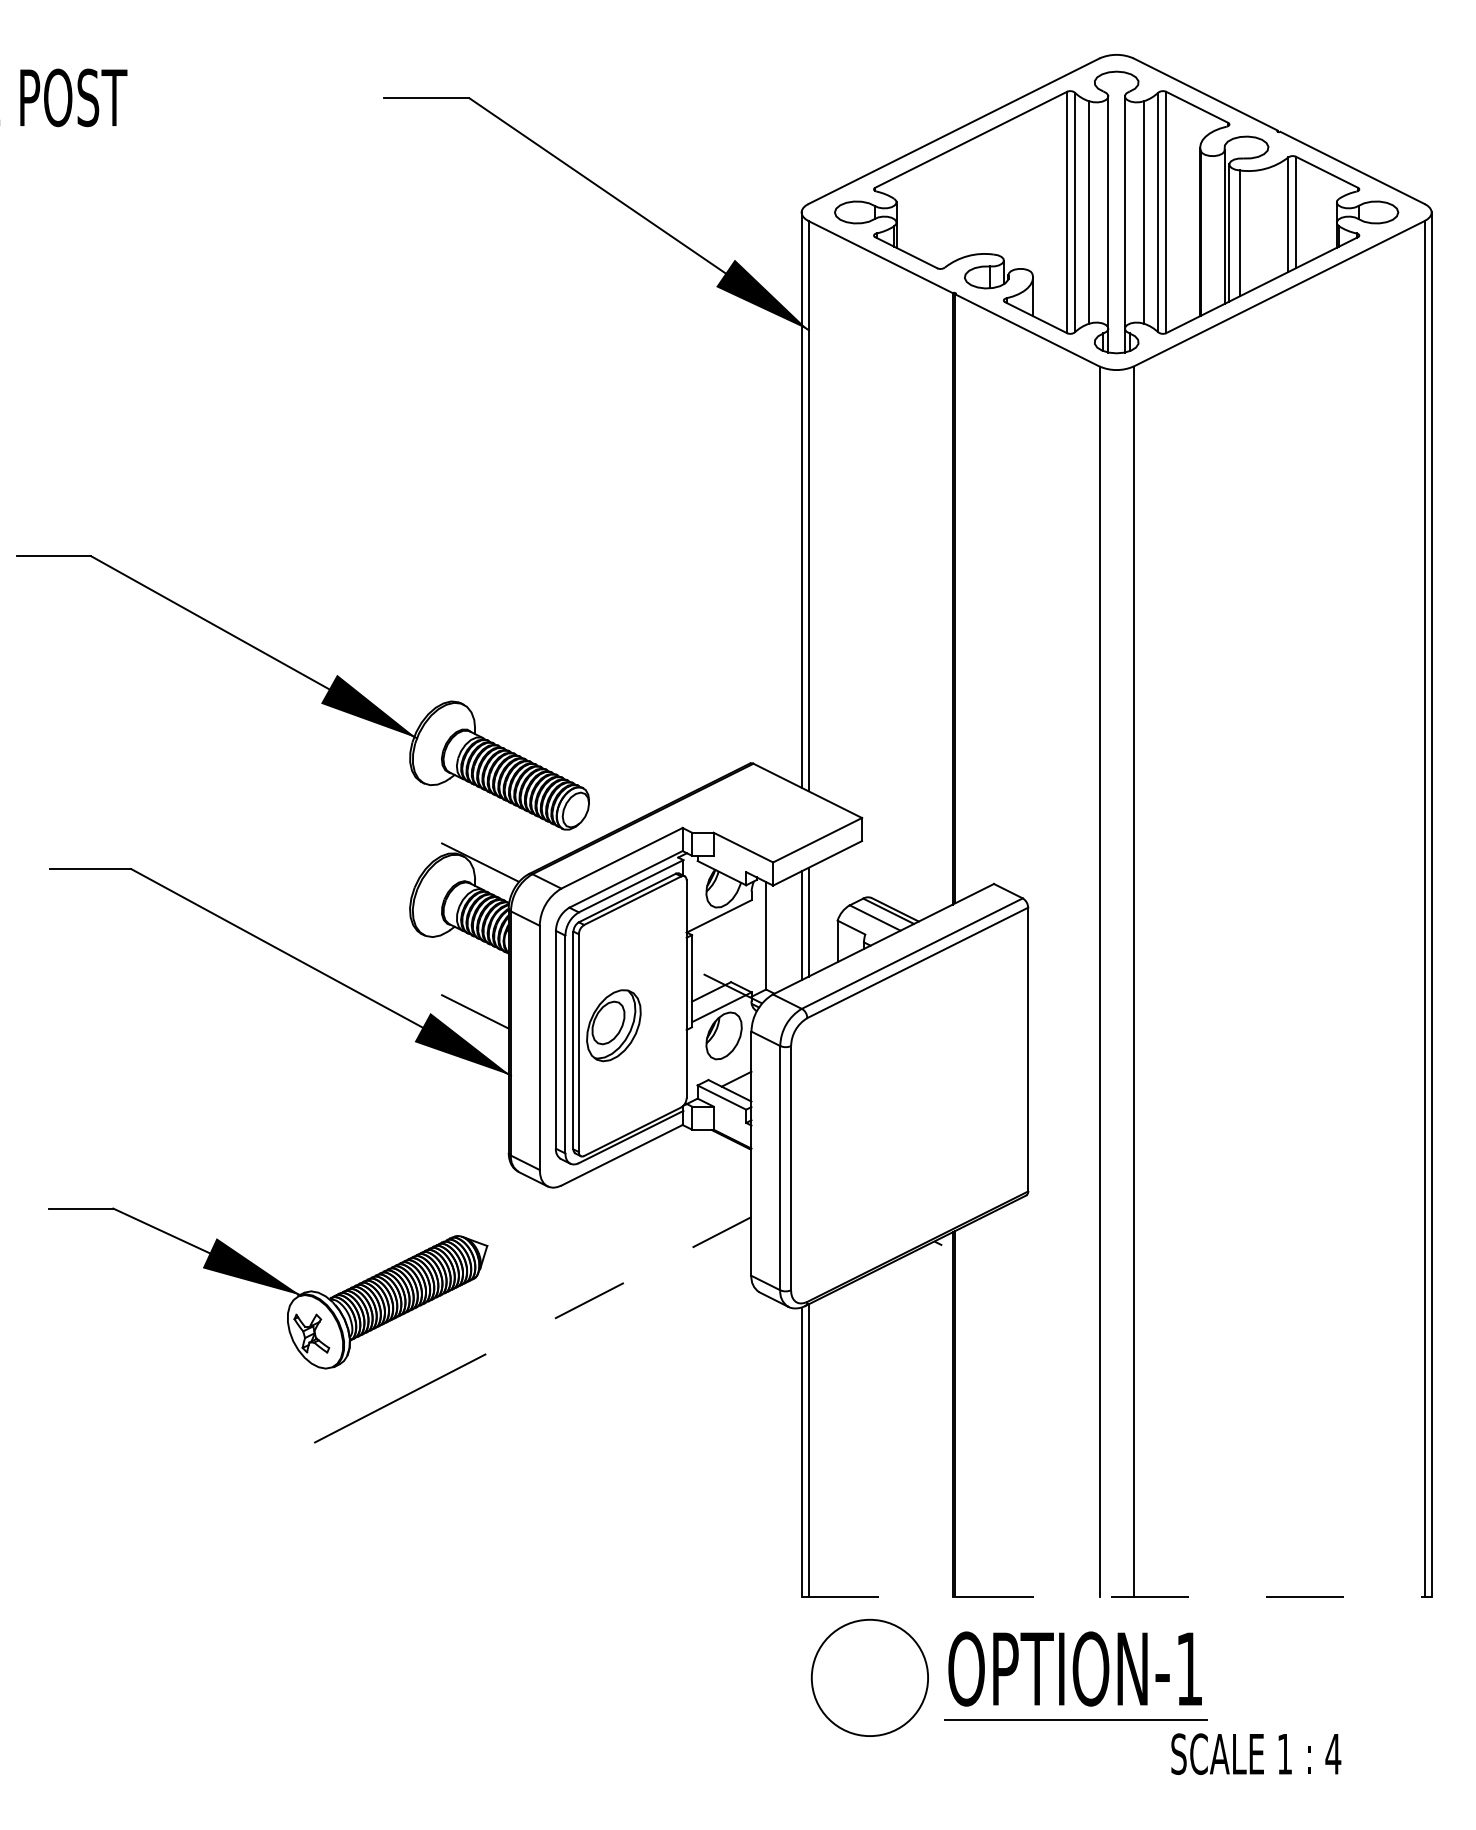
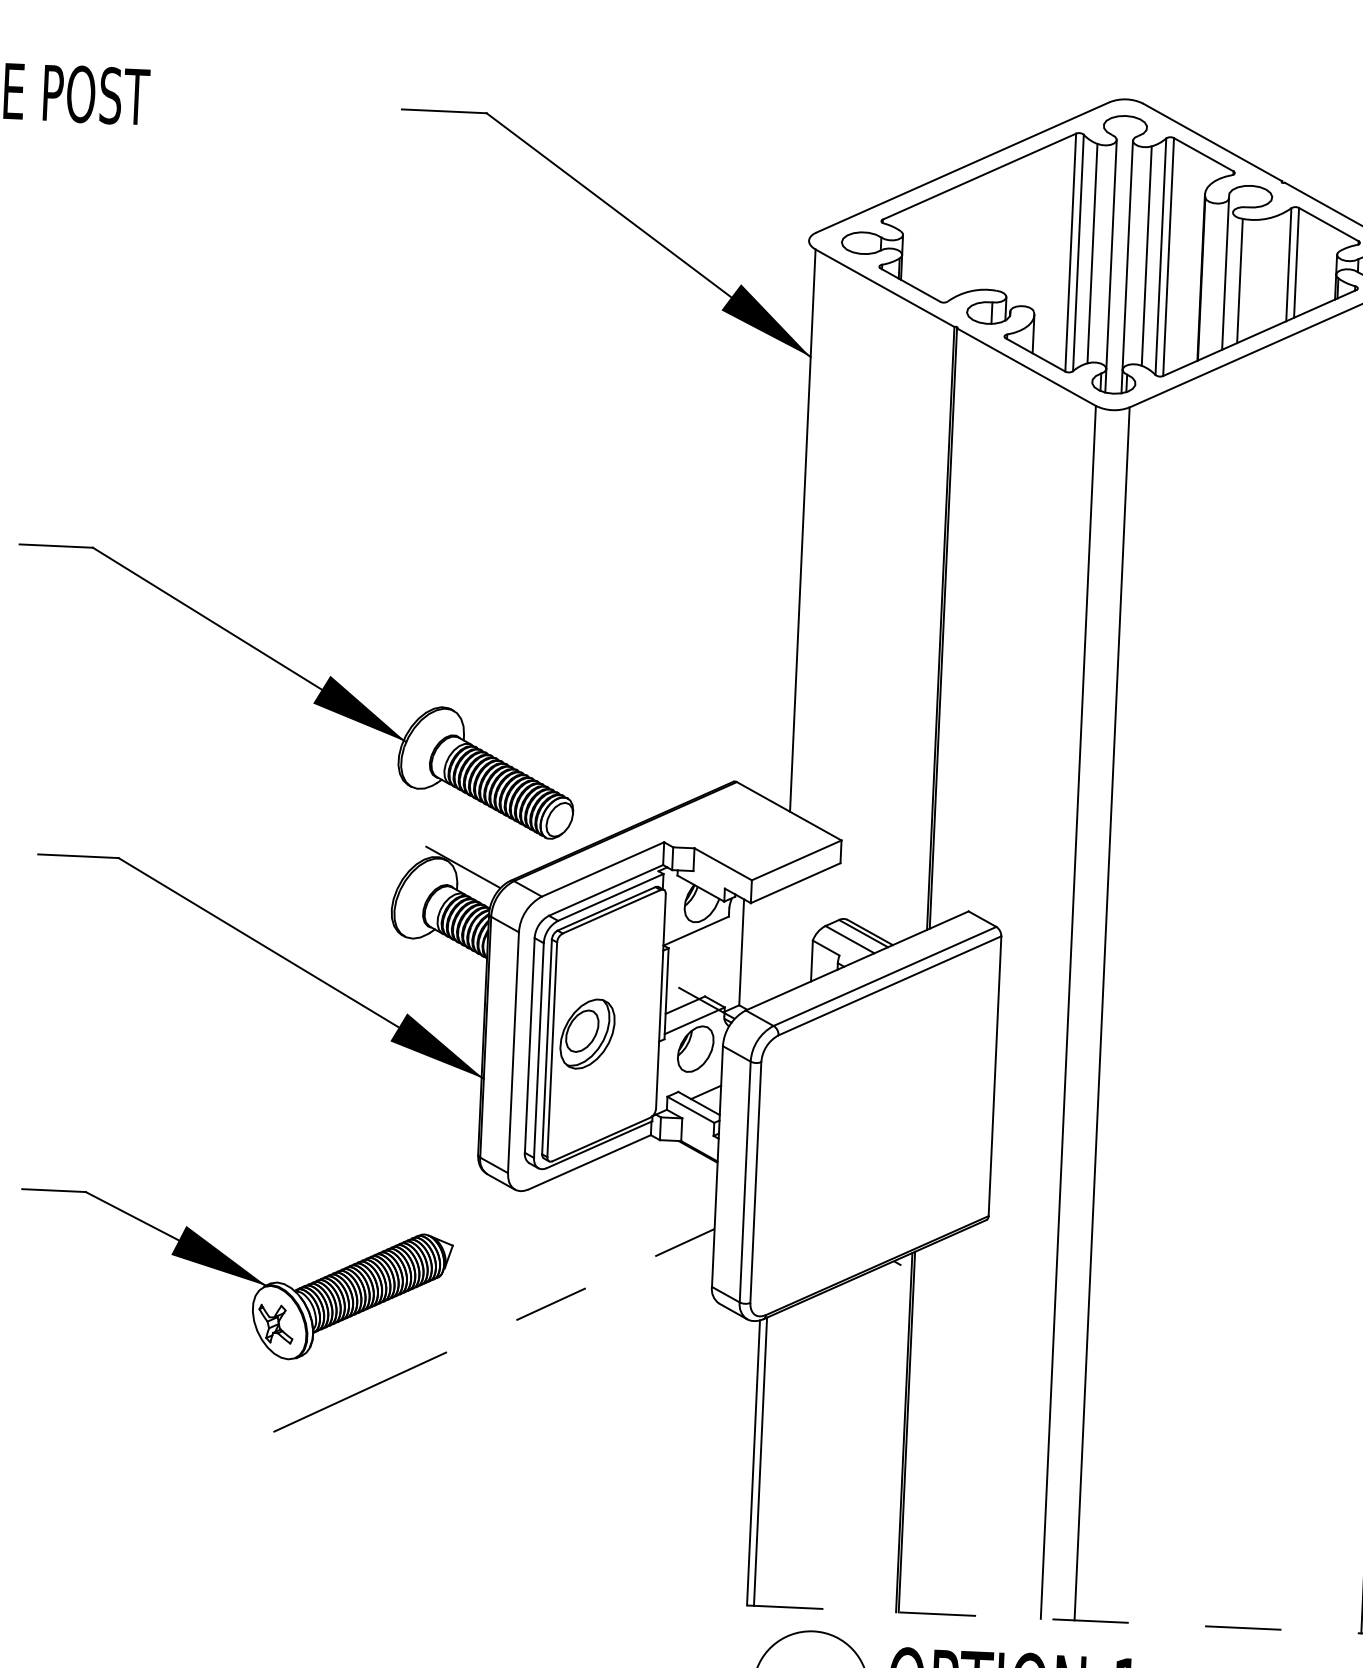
line: (1229, 232) -> (1230, 279), removed
line: (801, 499) -> (796, 523), removed
line: (808, 921) -> (784, 940), removed
line: (801, 925) -> (777, 943), removed
line: (474, 1011) -> (450, 1013), removed

